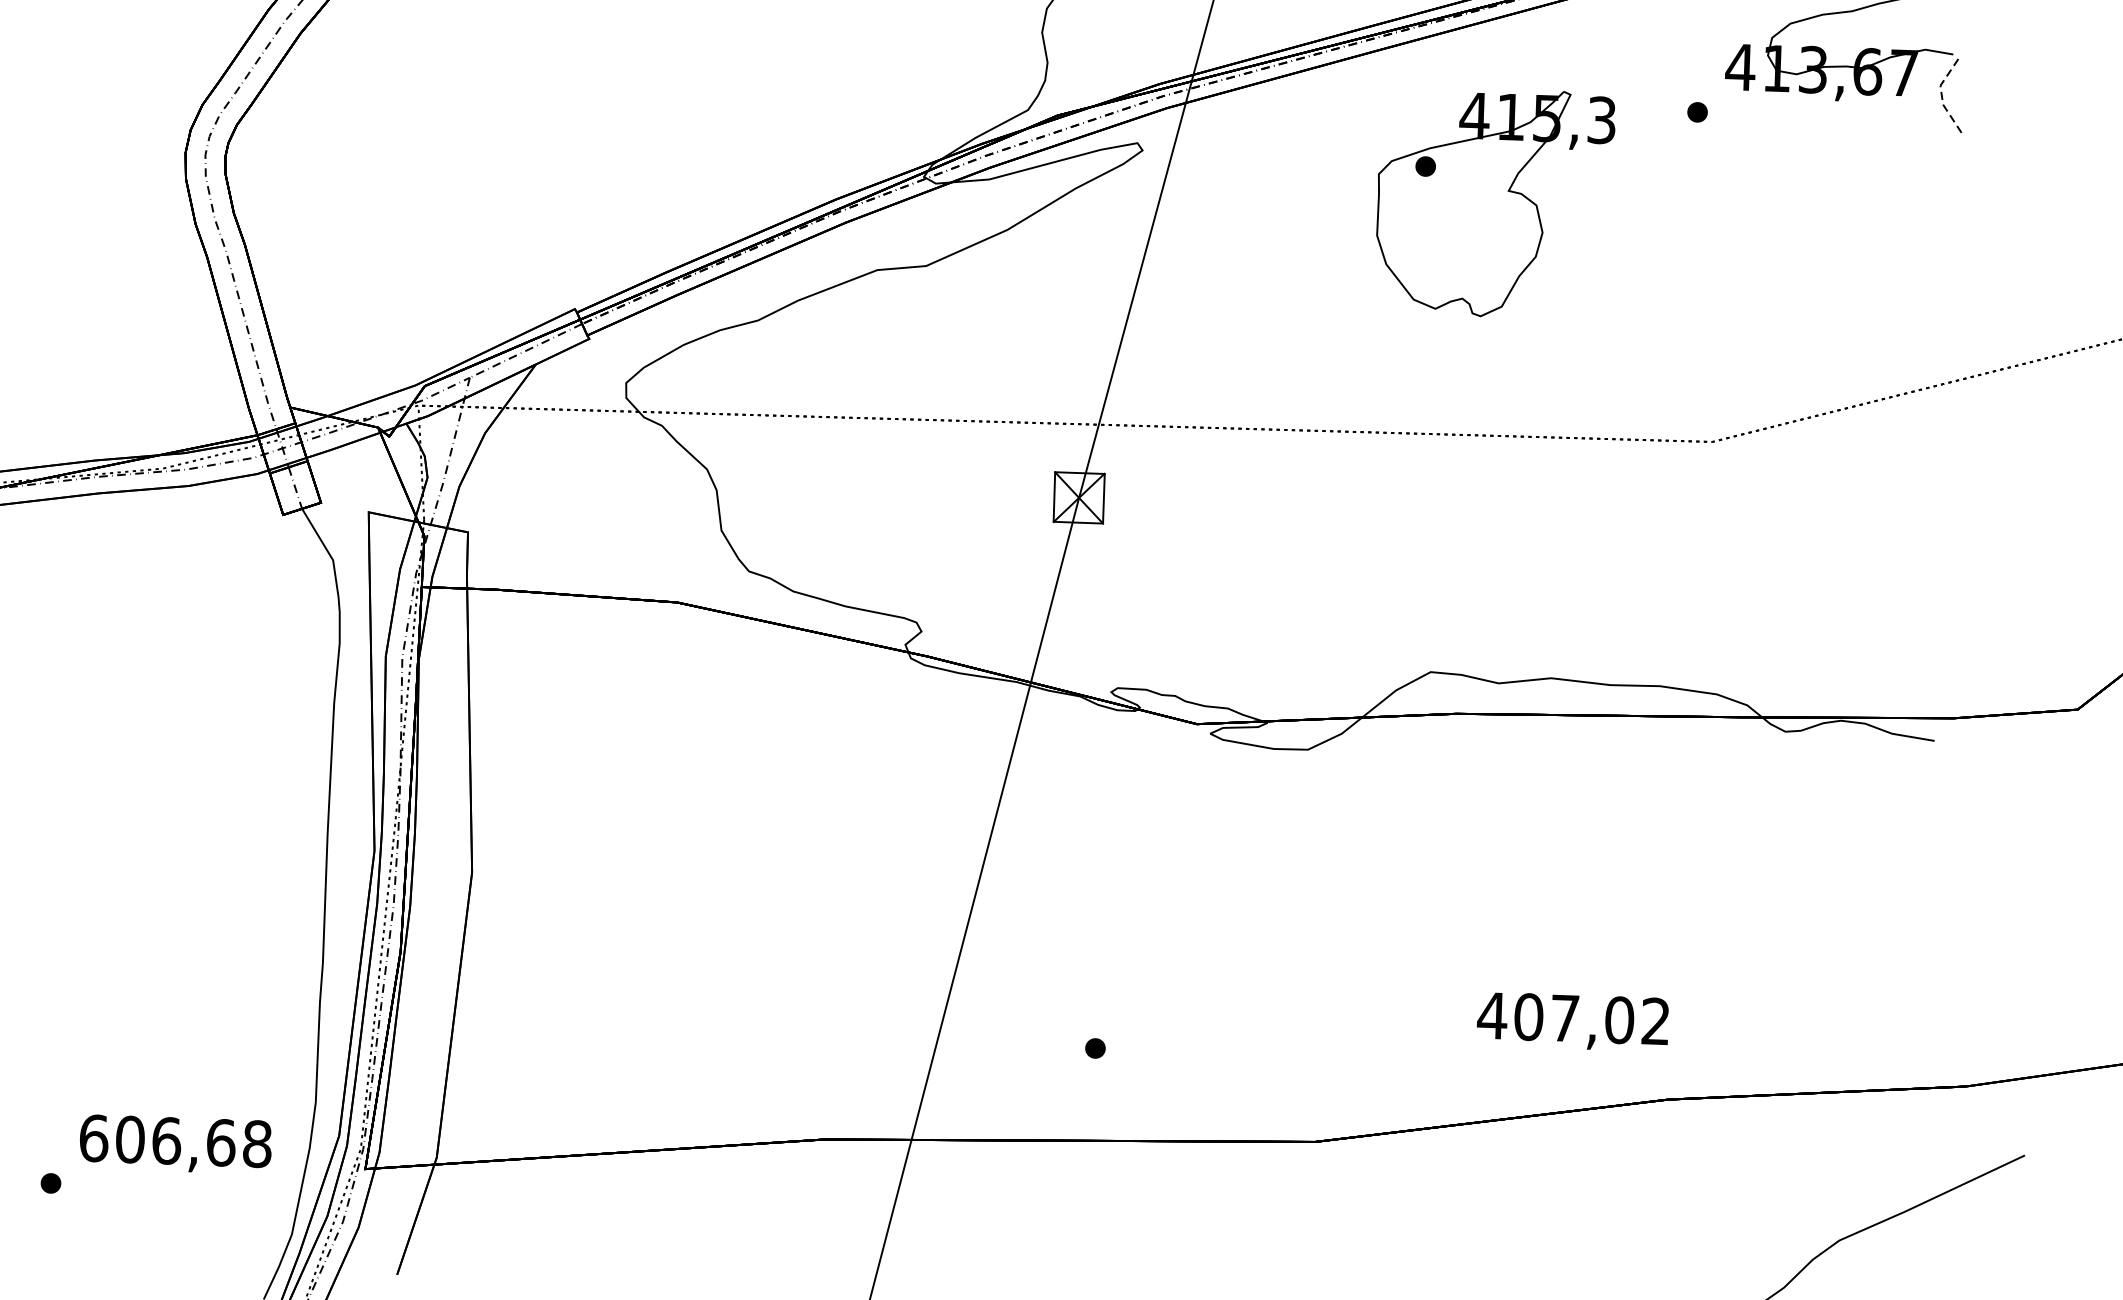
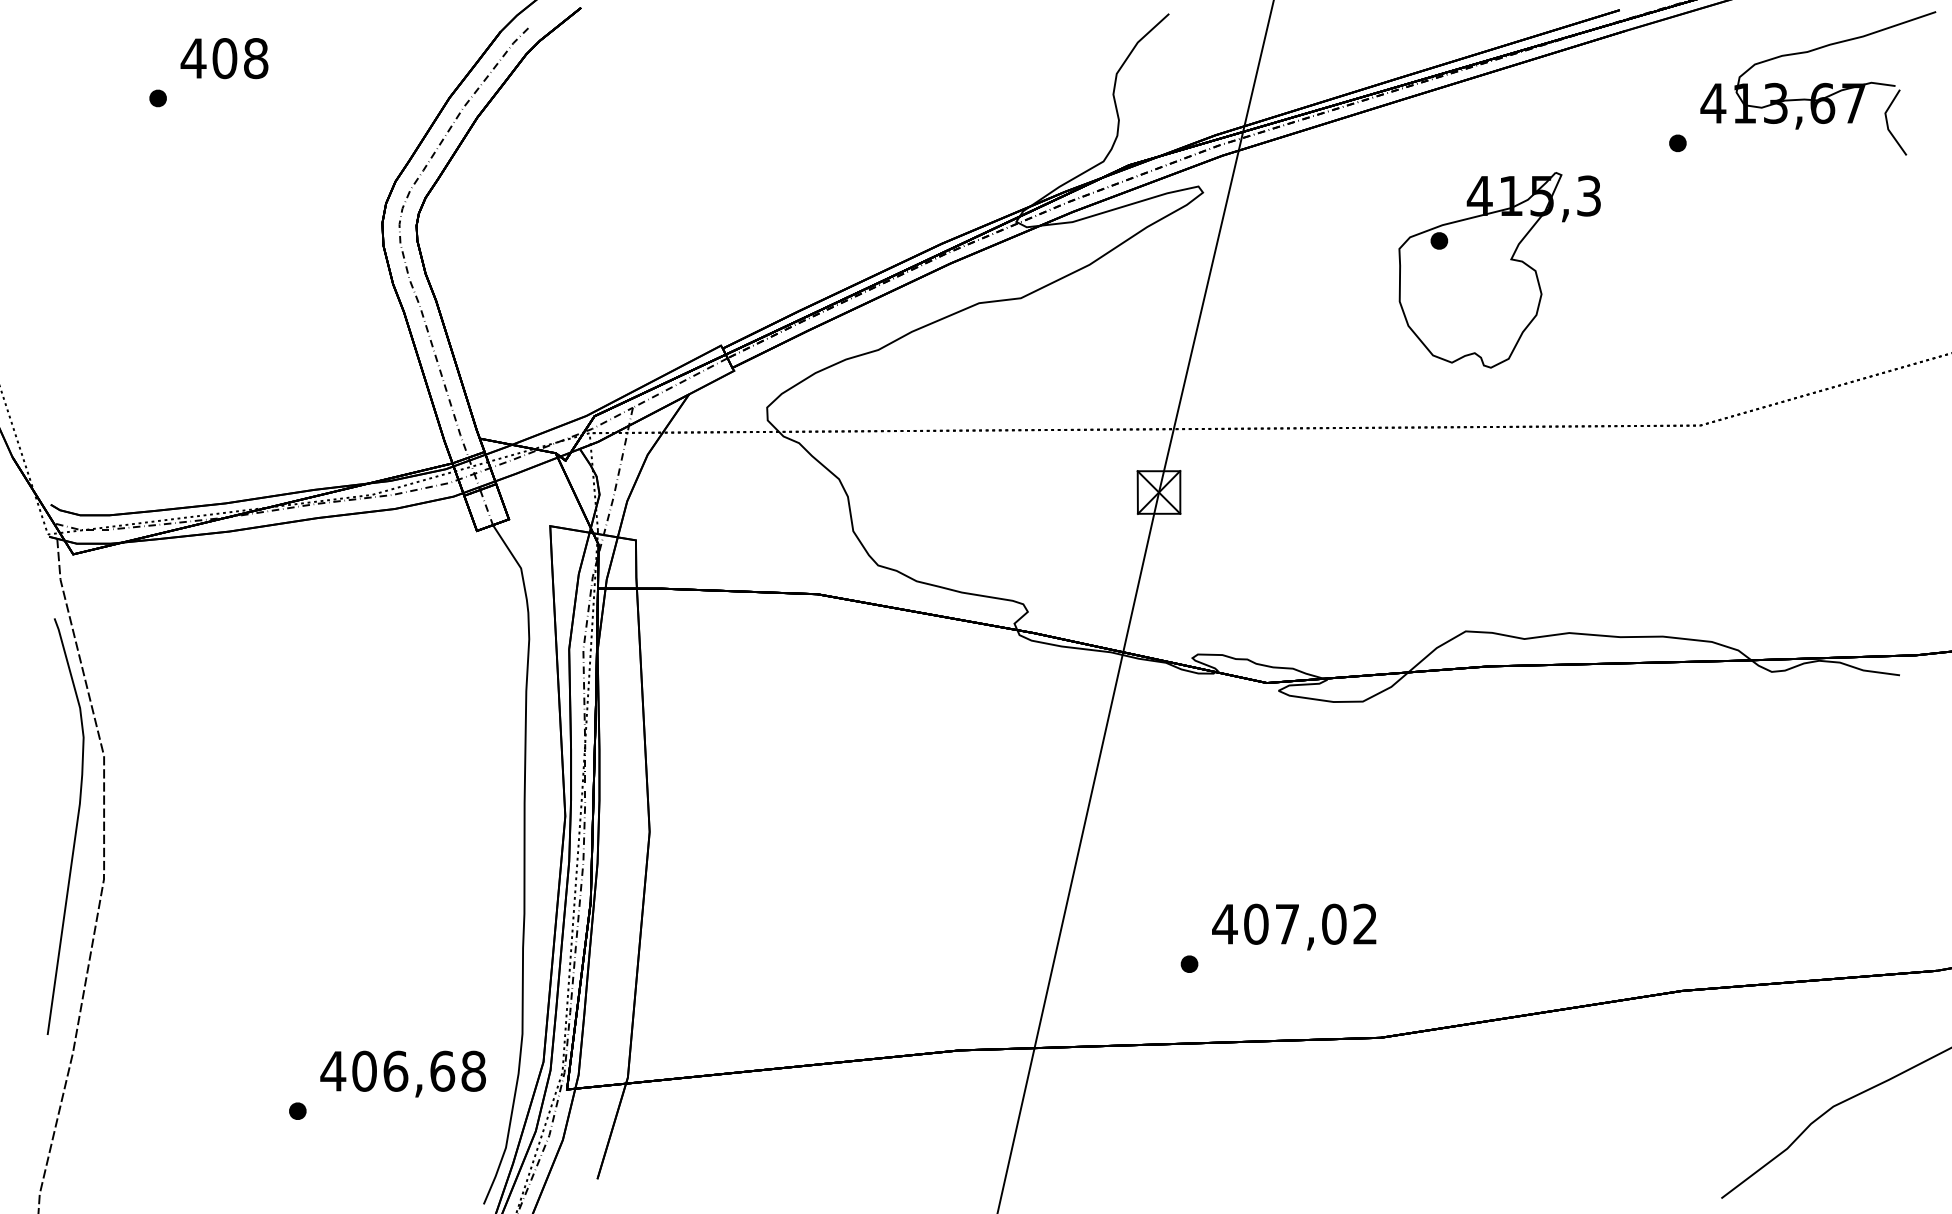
line: (1942, 97) -> (1887, 123), dashed -> solid
part: (1494, 203) -> (1499, 270), moved
text: (1573, 1021) -> (1294, 926), moved
text: (94, 1137) -> (333, 1070), 606,68 -> 406,68

